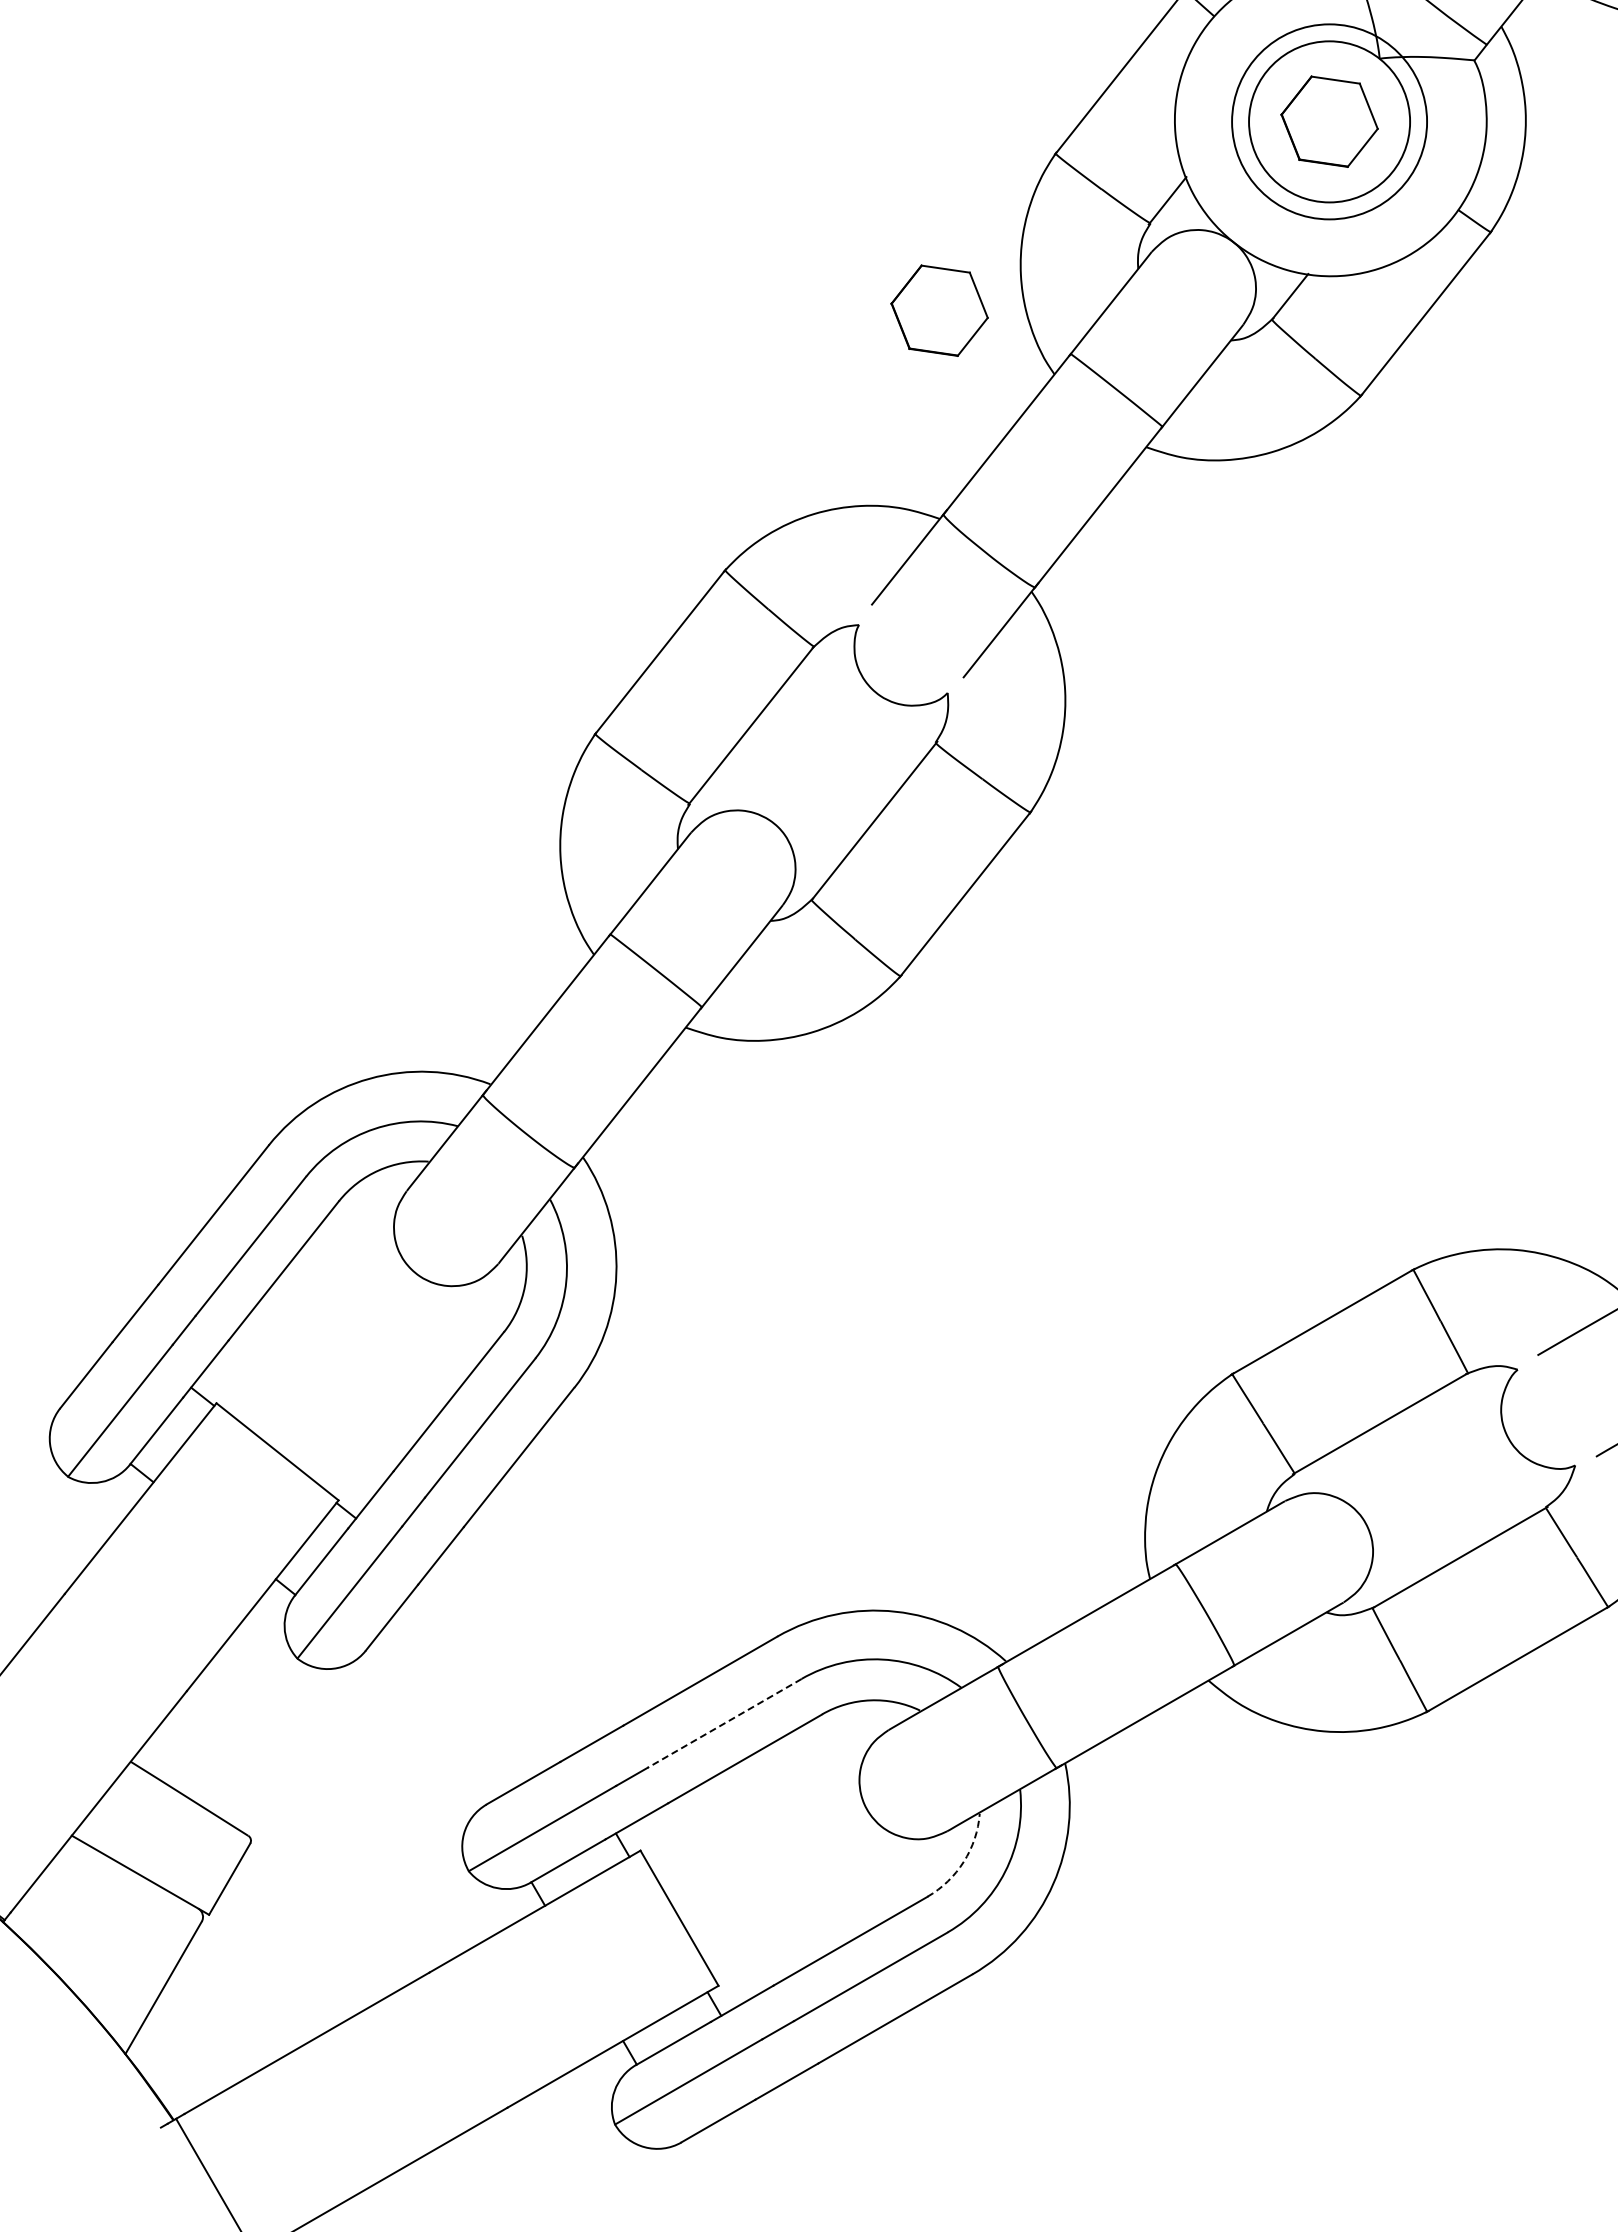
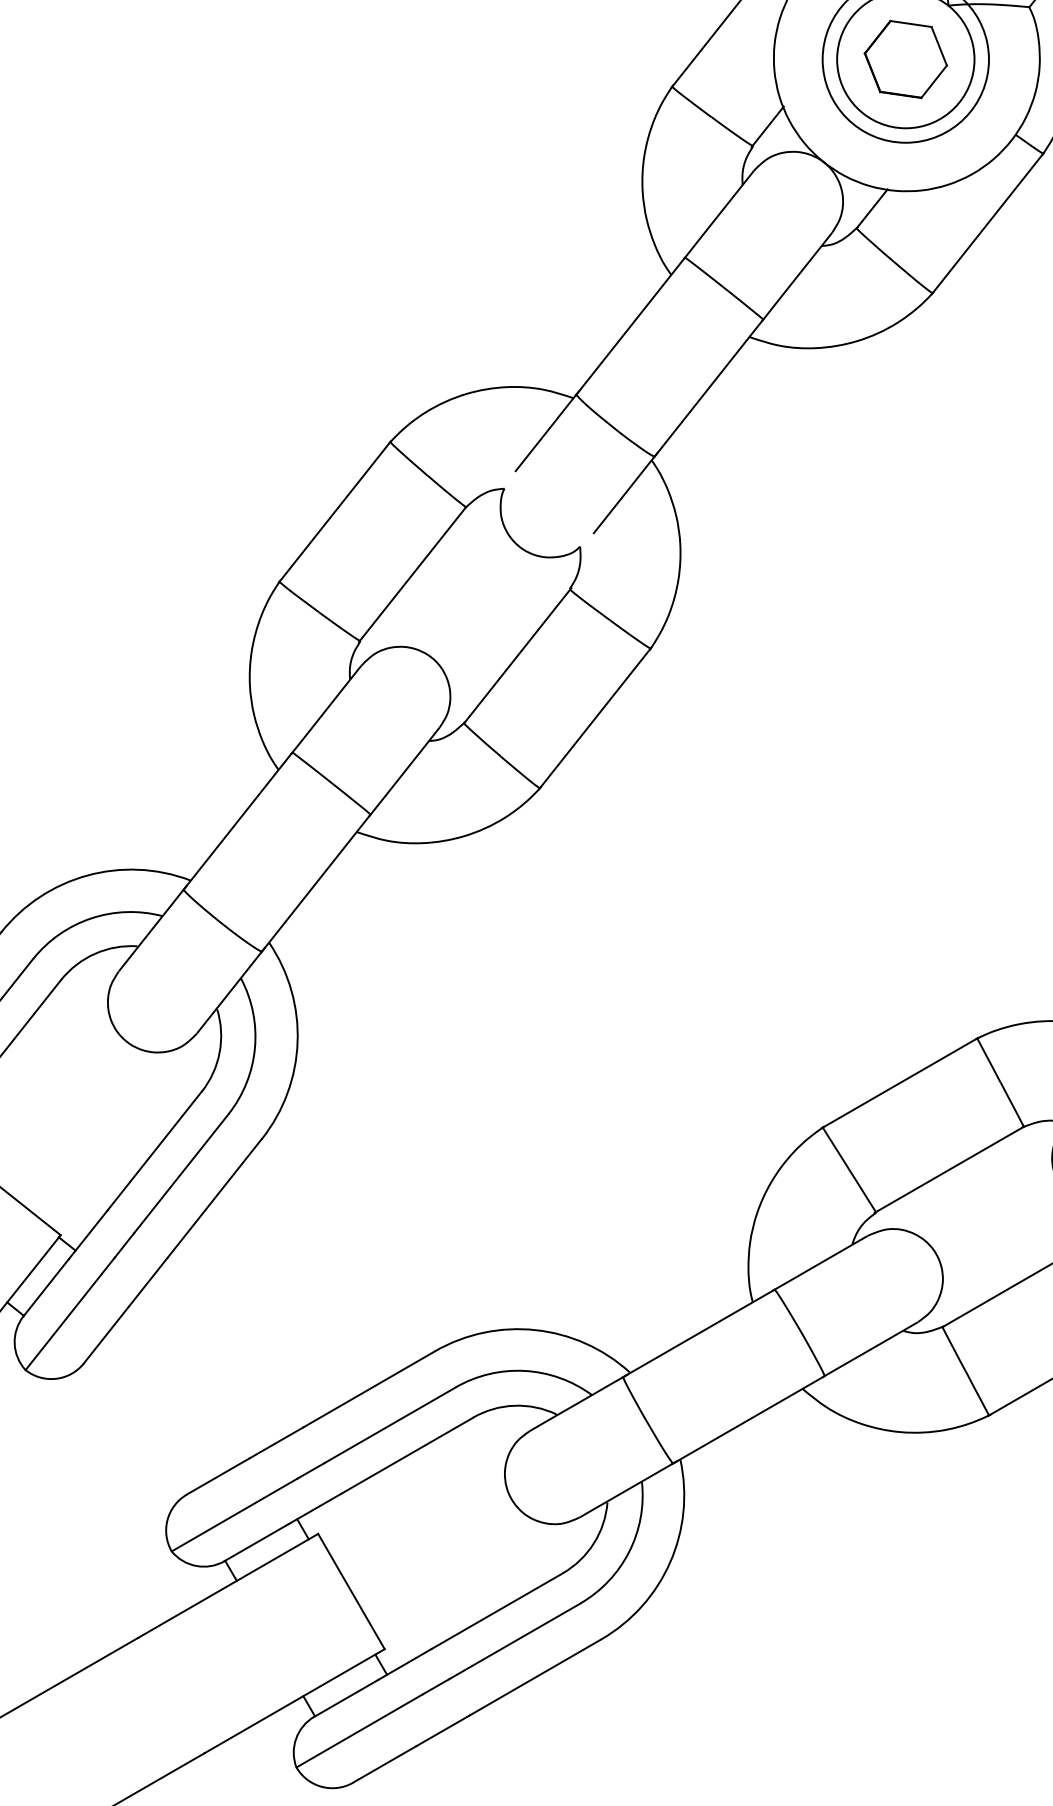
part: (939, 310) -> (573, 220), removed
line: (724, 1723) -> (389, 1425), dashed -> solid
arc: (963, 1861) -> (593, 1543), dashed -> solid

